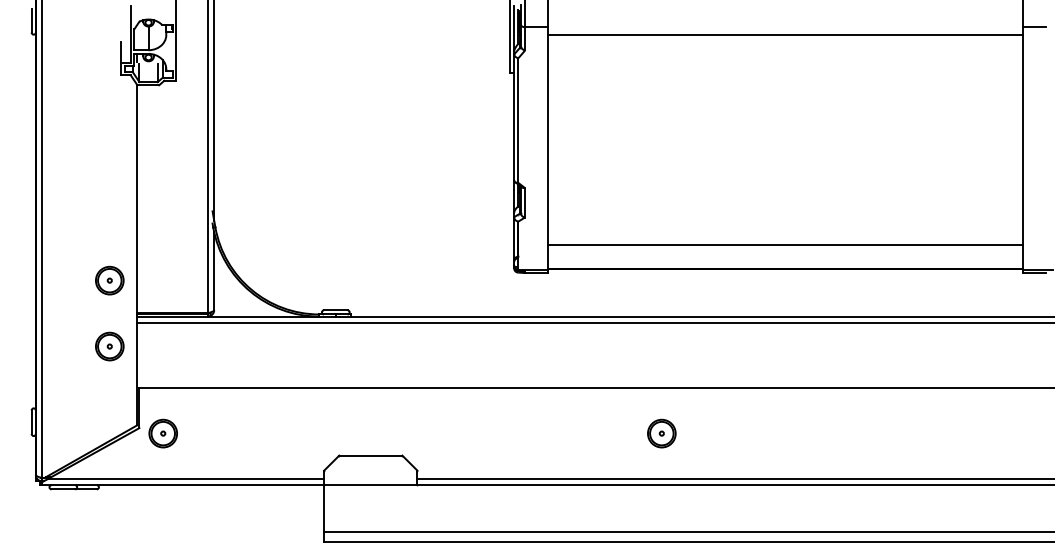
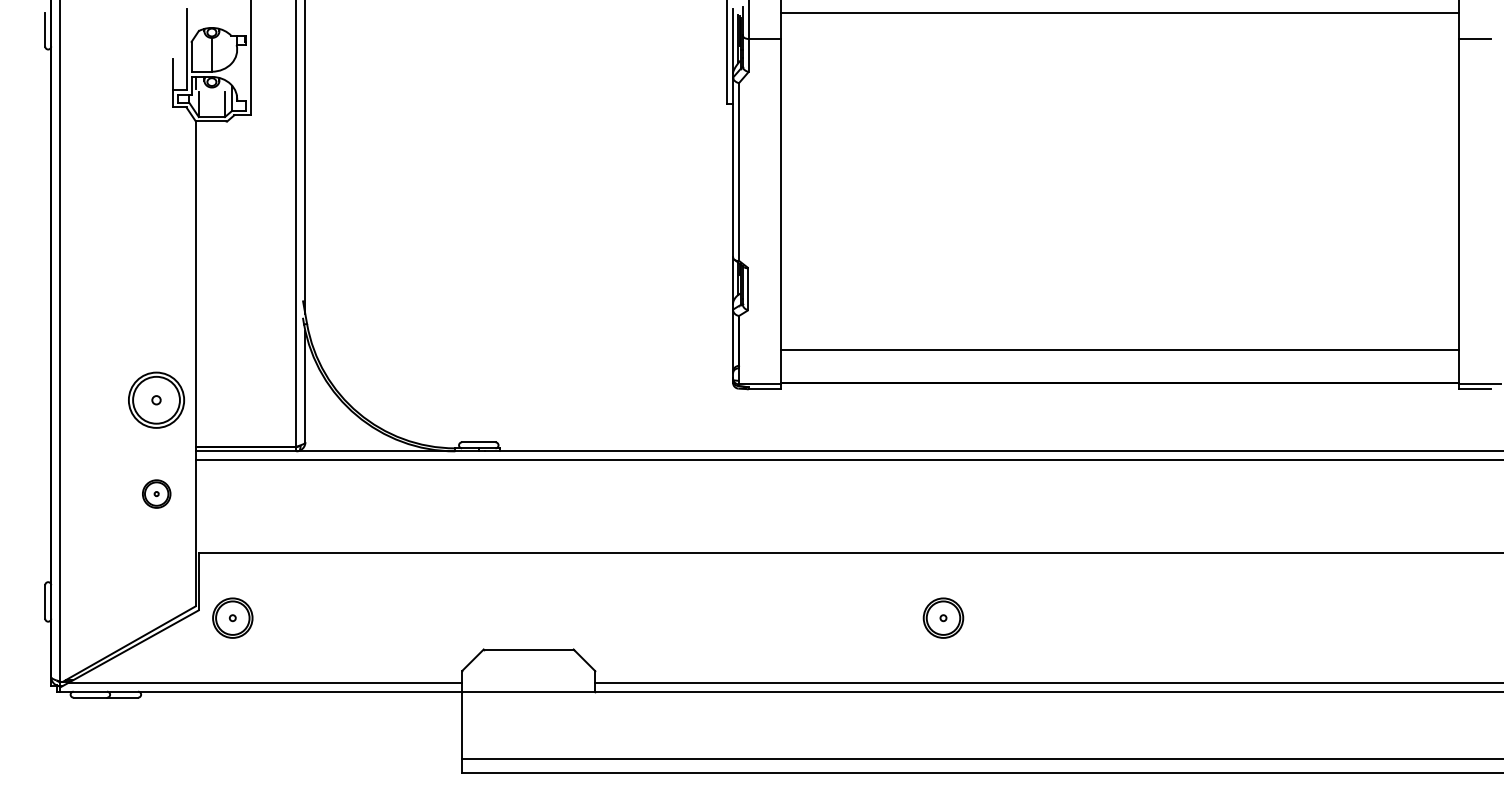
line: (785, 35) -> (1119, 13), moved
part: (109, 280) -> (156, 399), size x1.4
part: (109, 346) -> (156, 494), size x0.7

